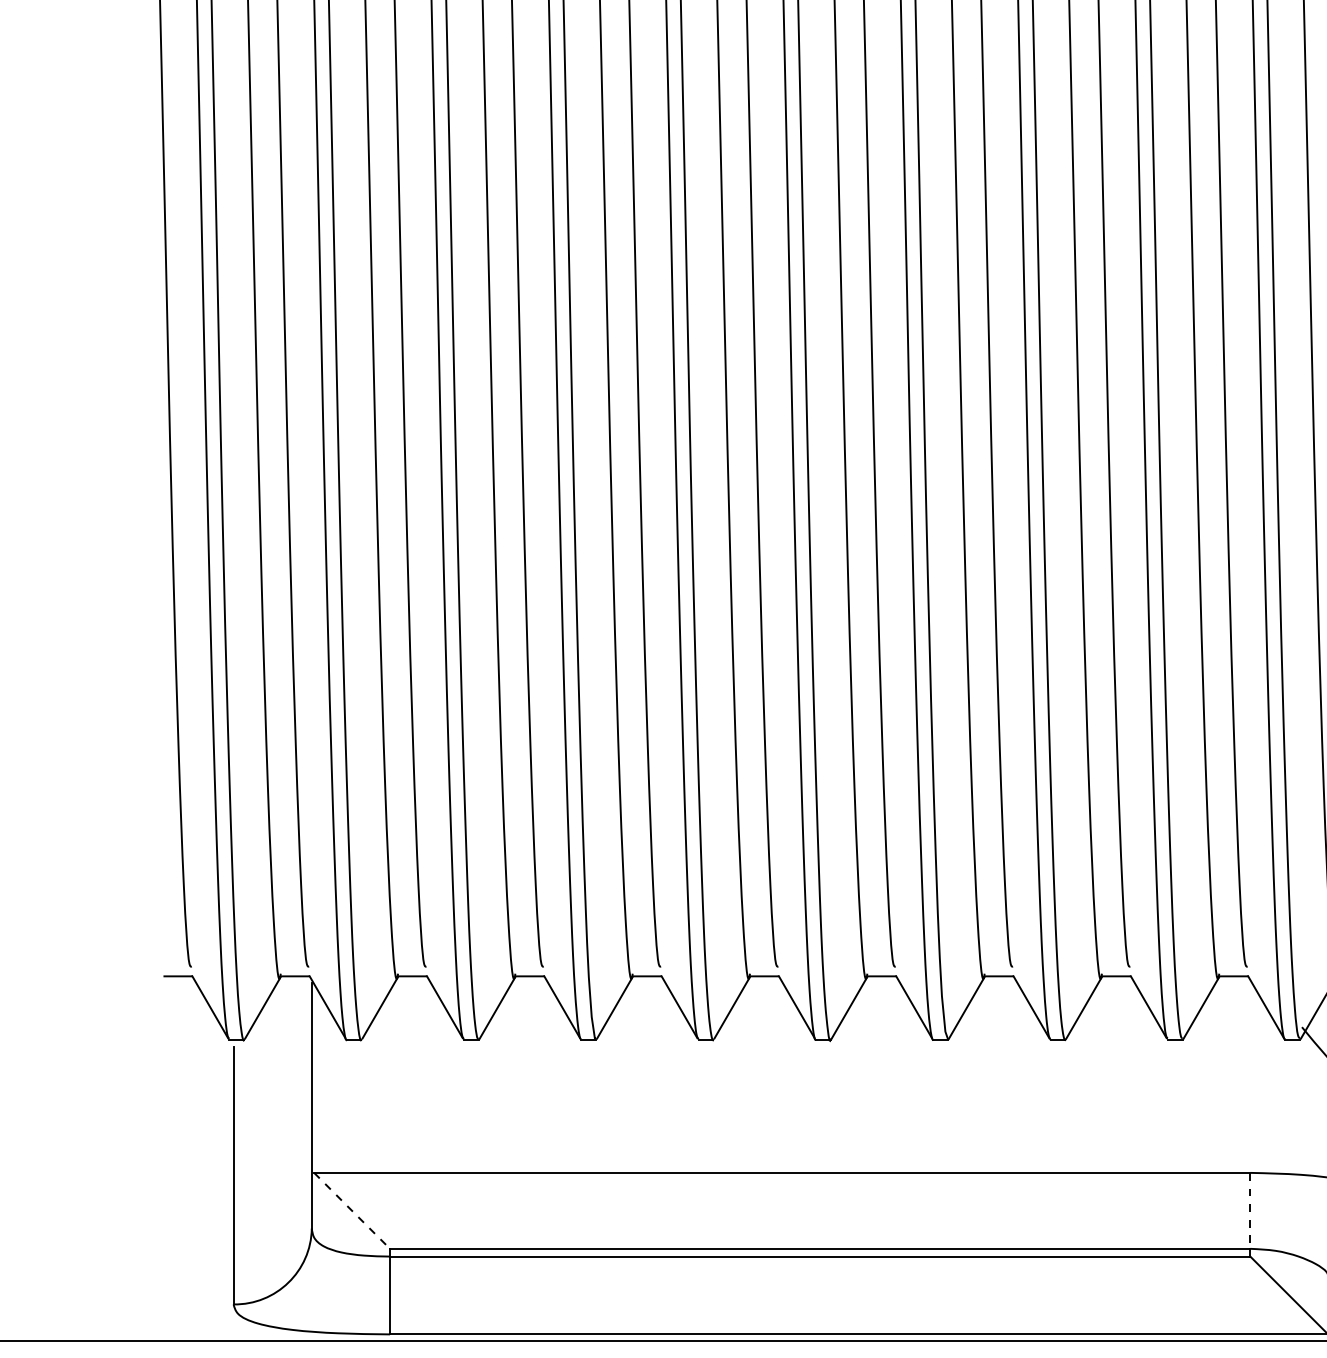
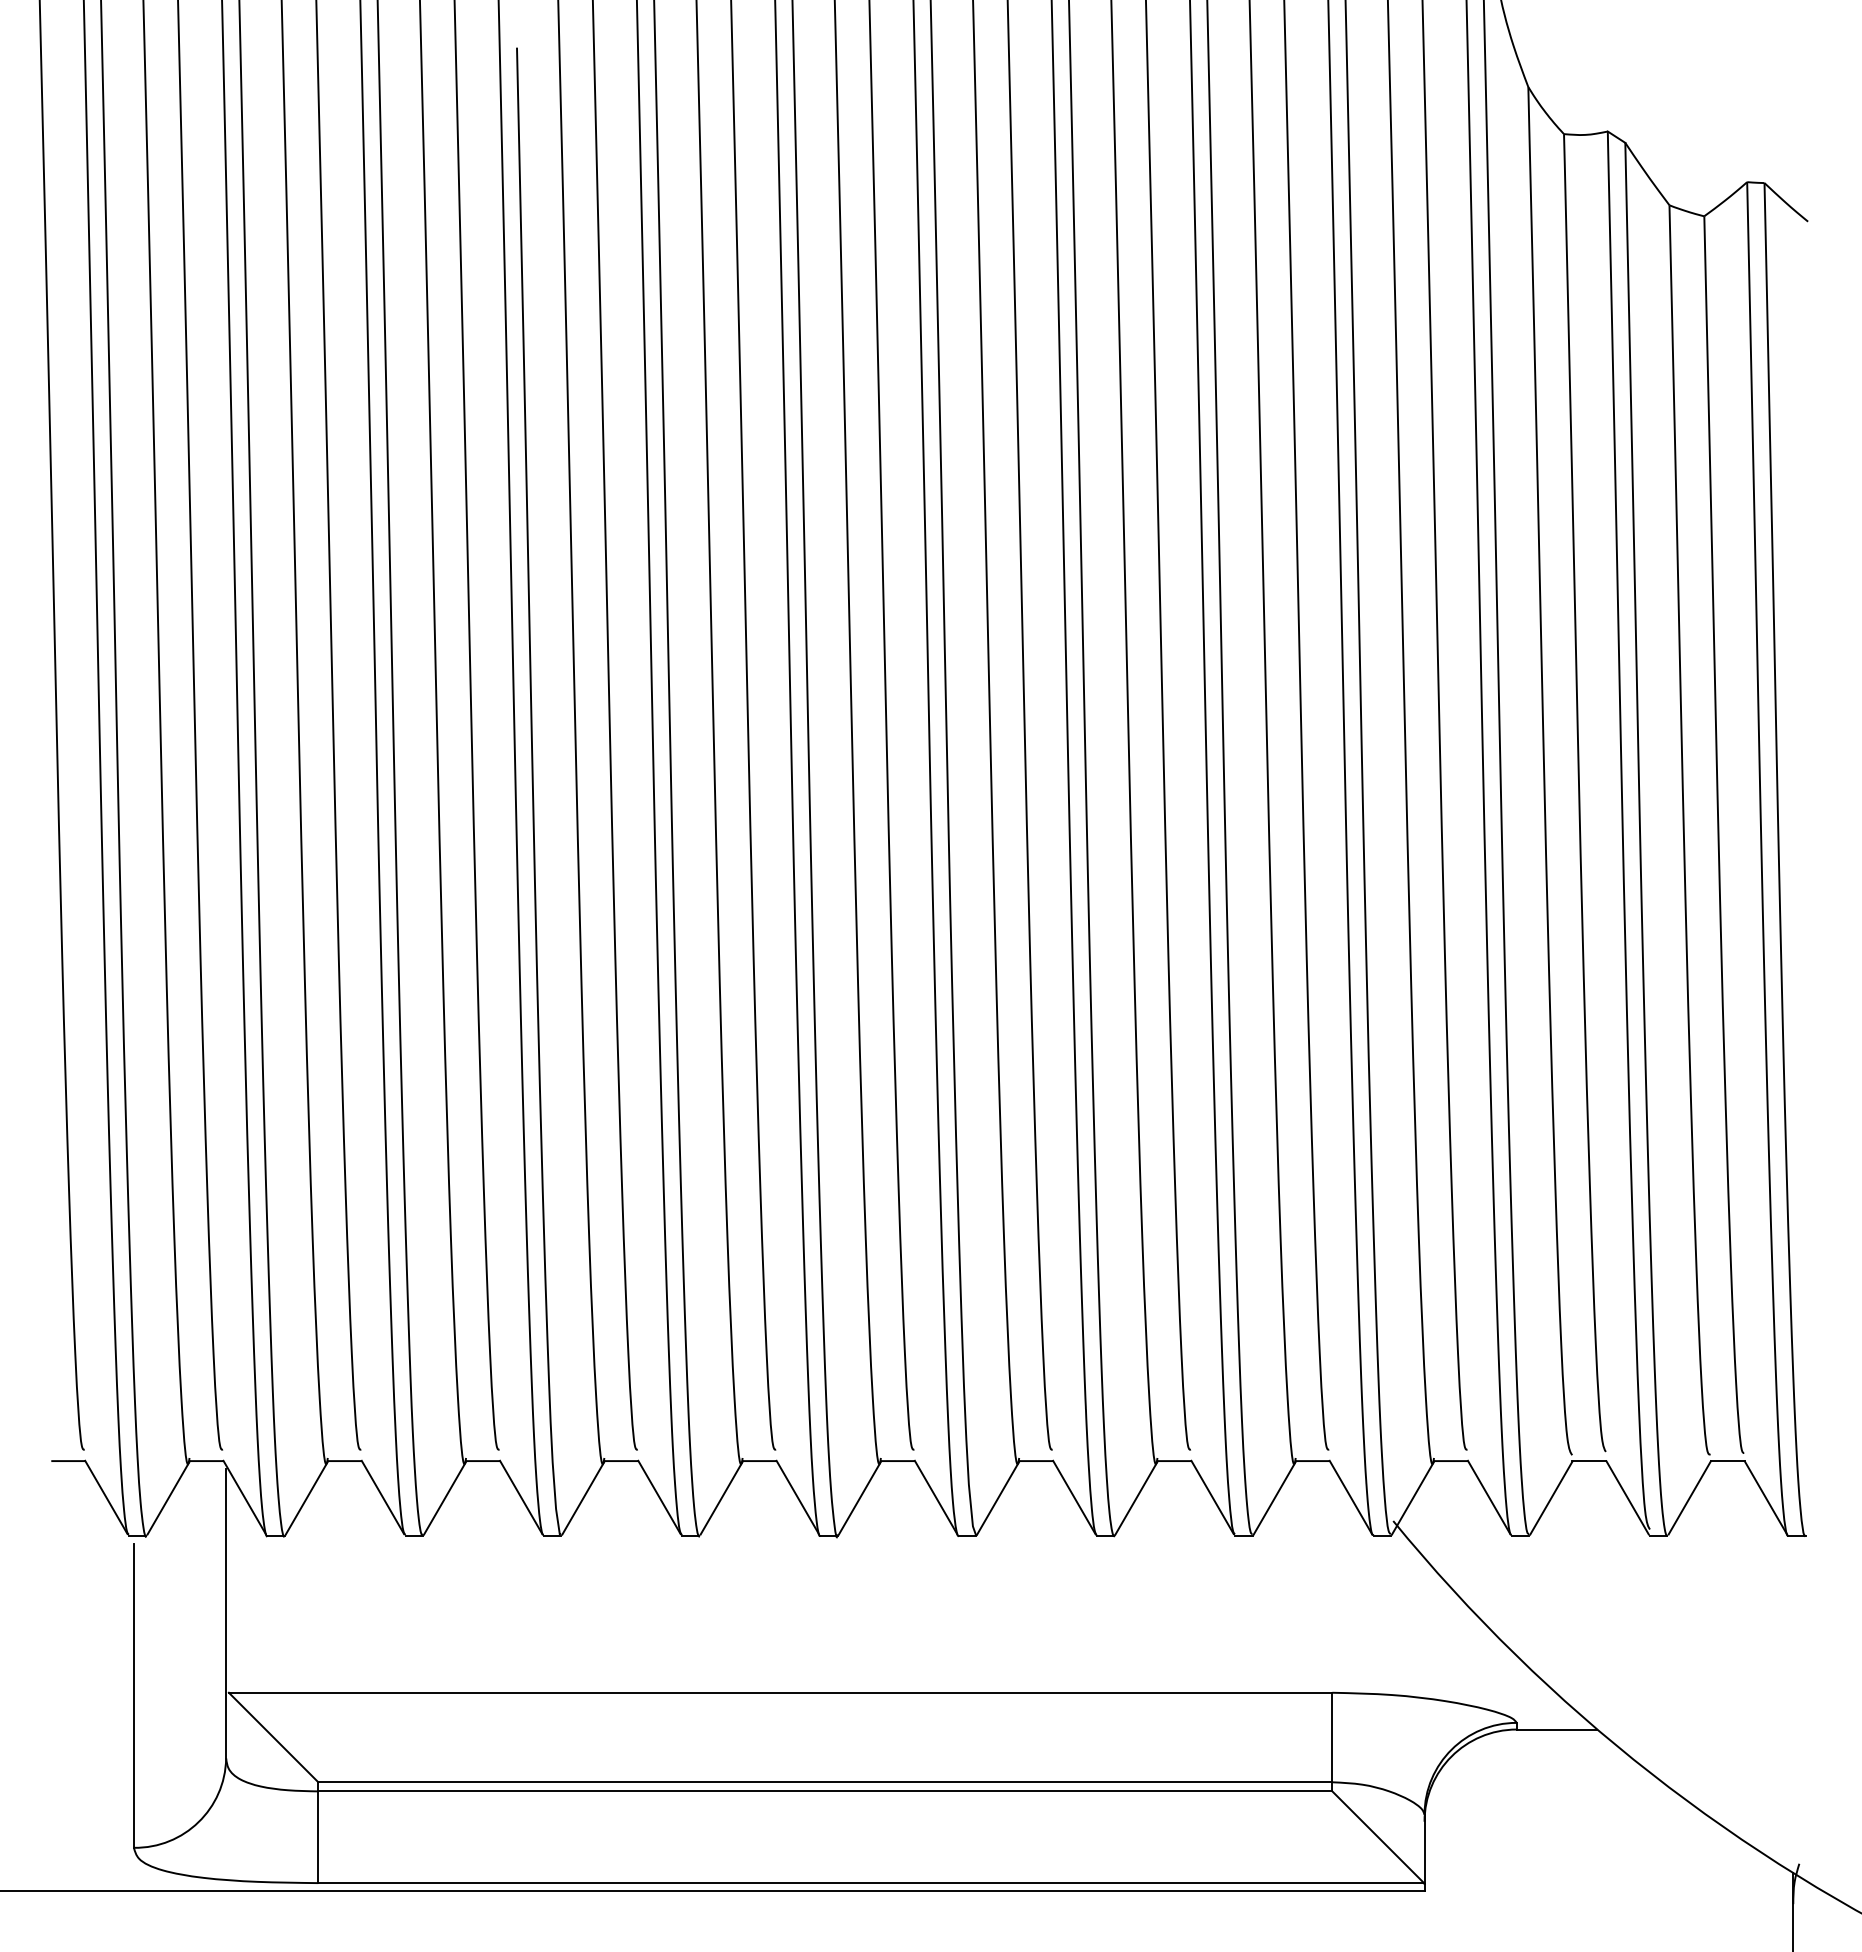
line: (352, 1210) -> (273, 1737), dashed -> solid
line: (1250, 1210) -> (1332, 1737), dashed -> solid

